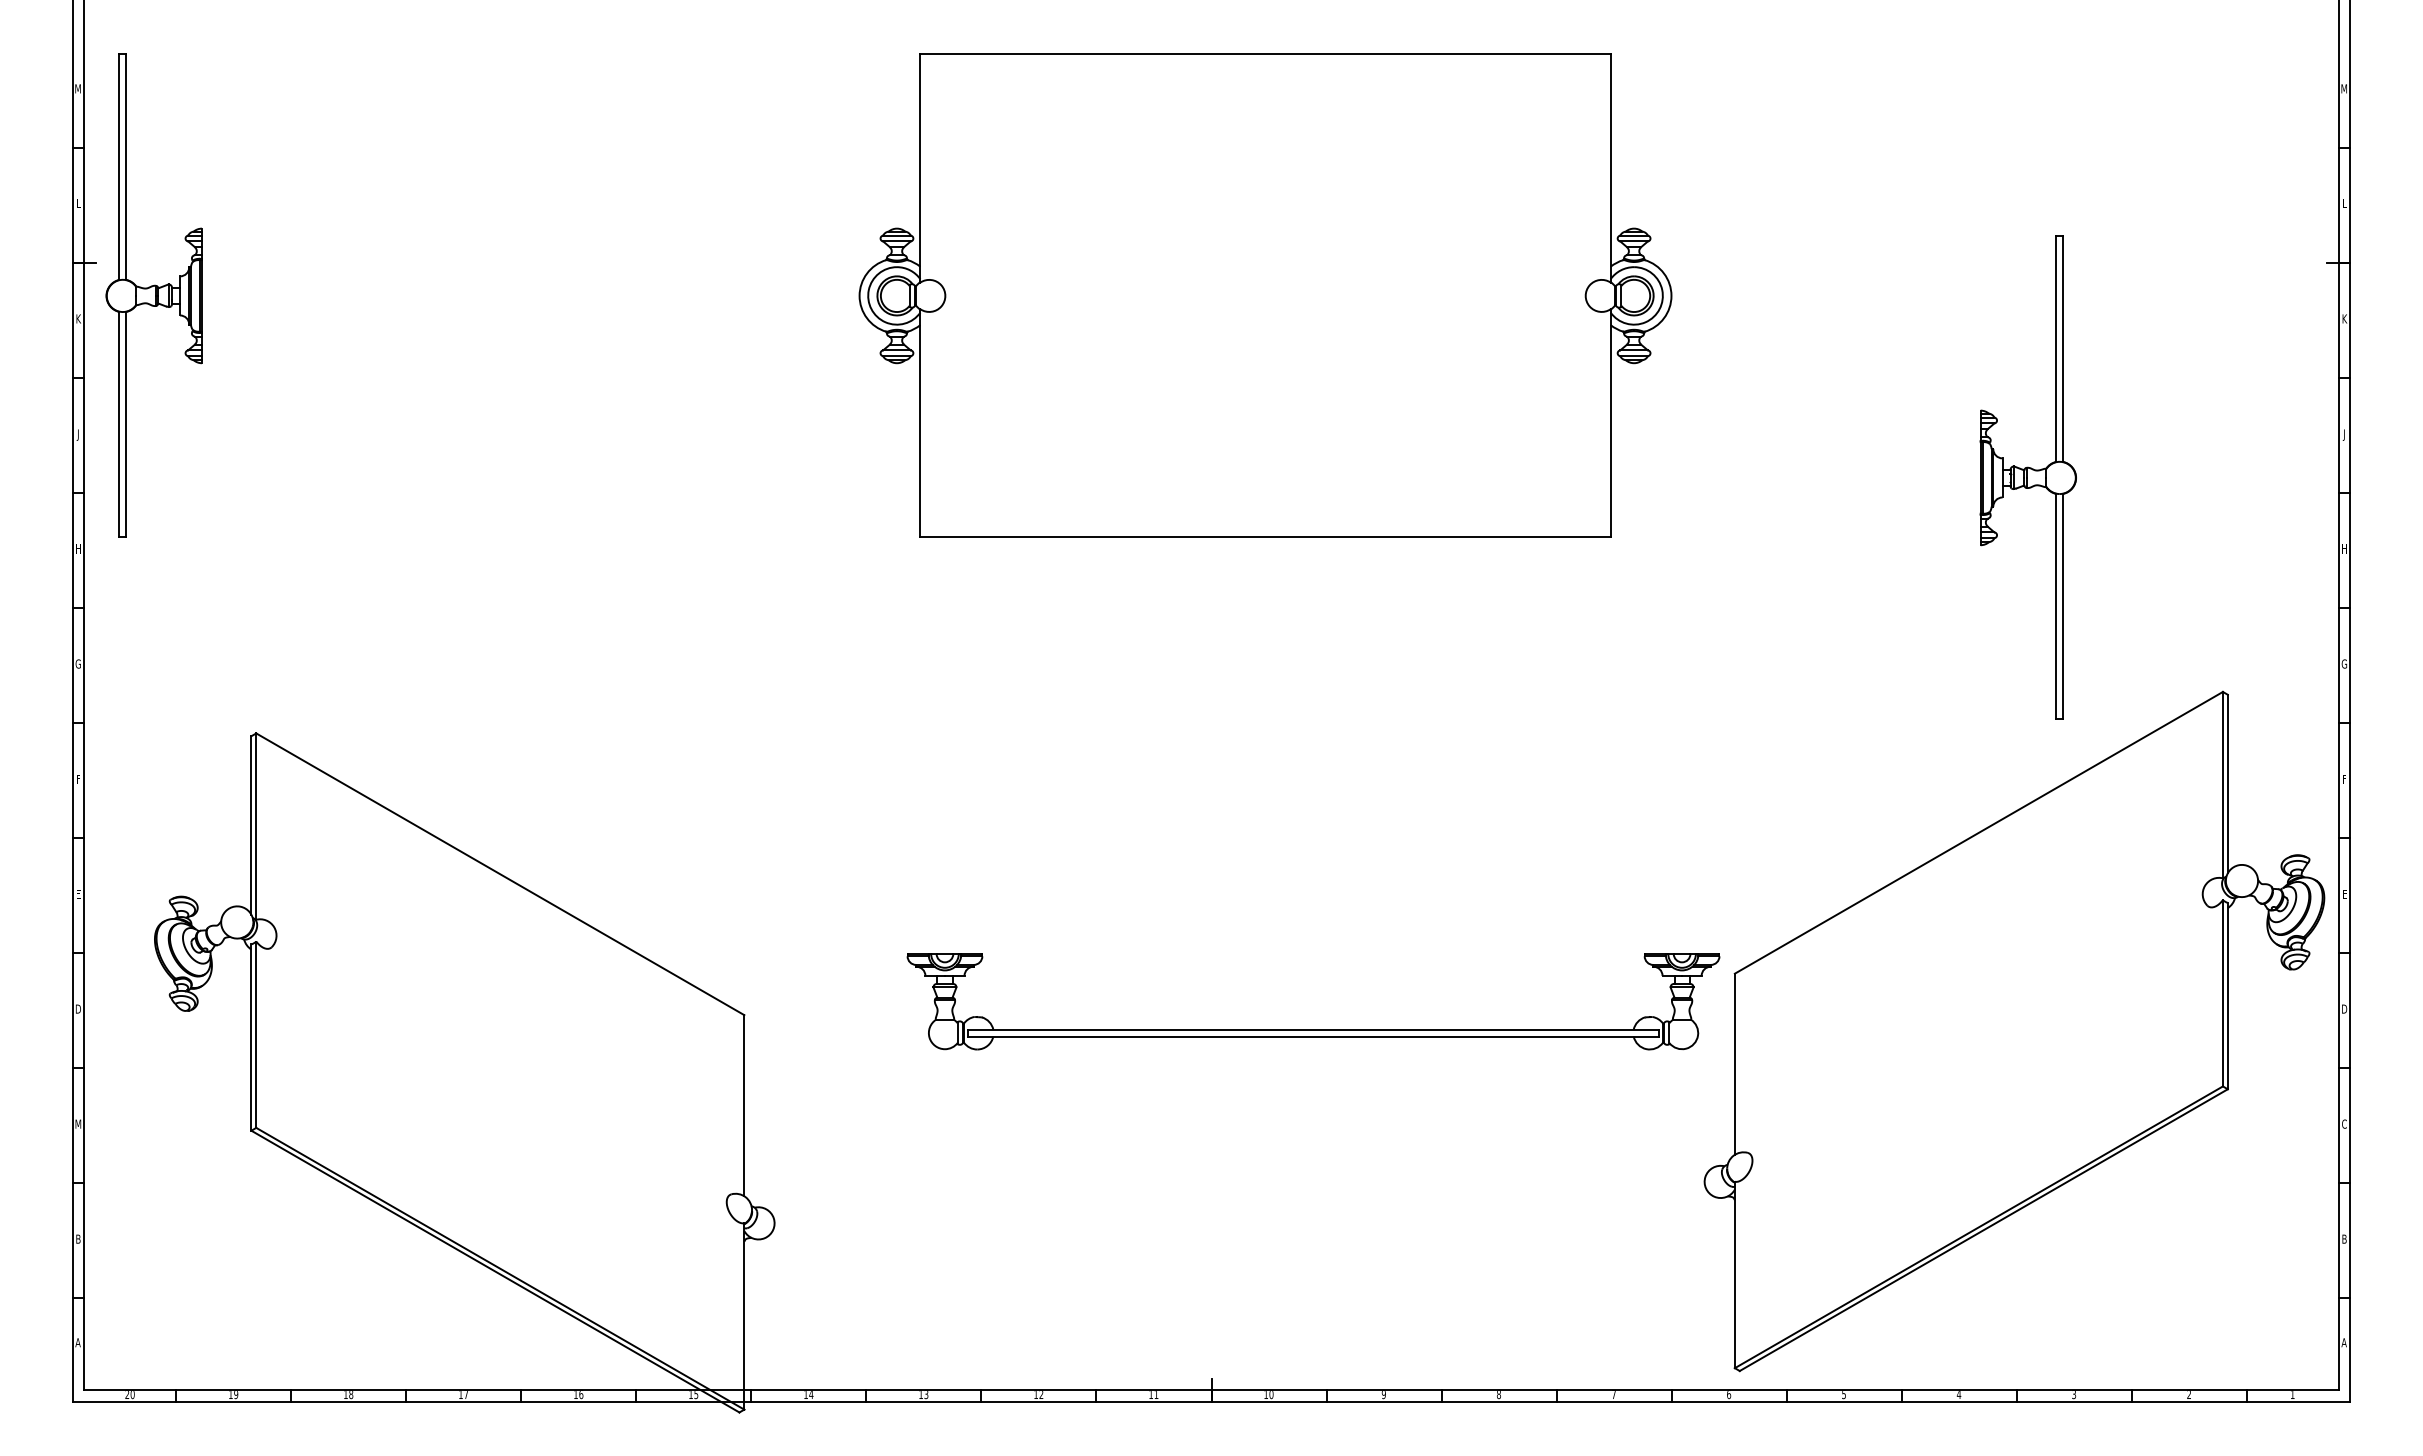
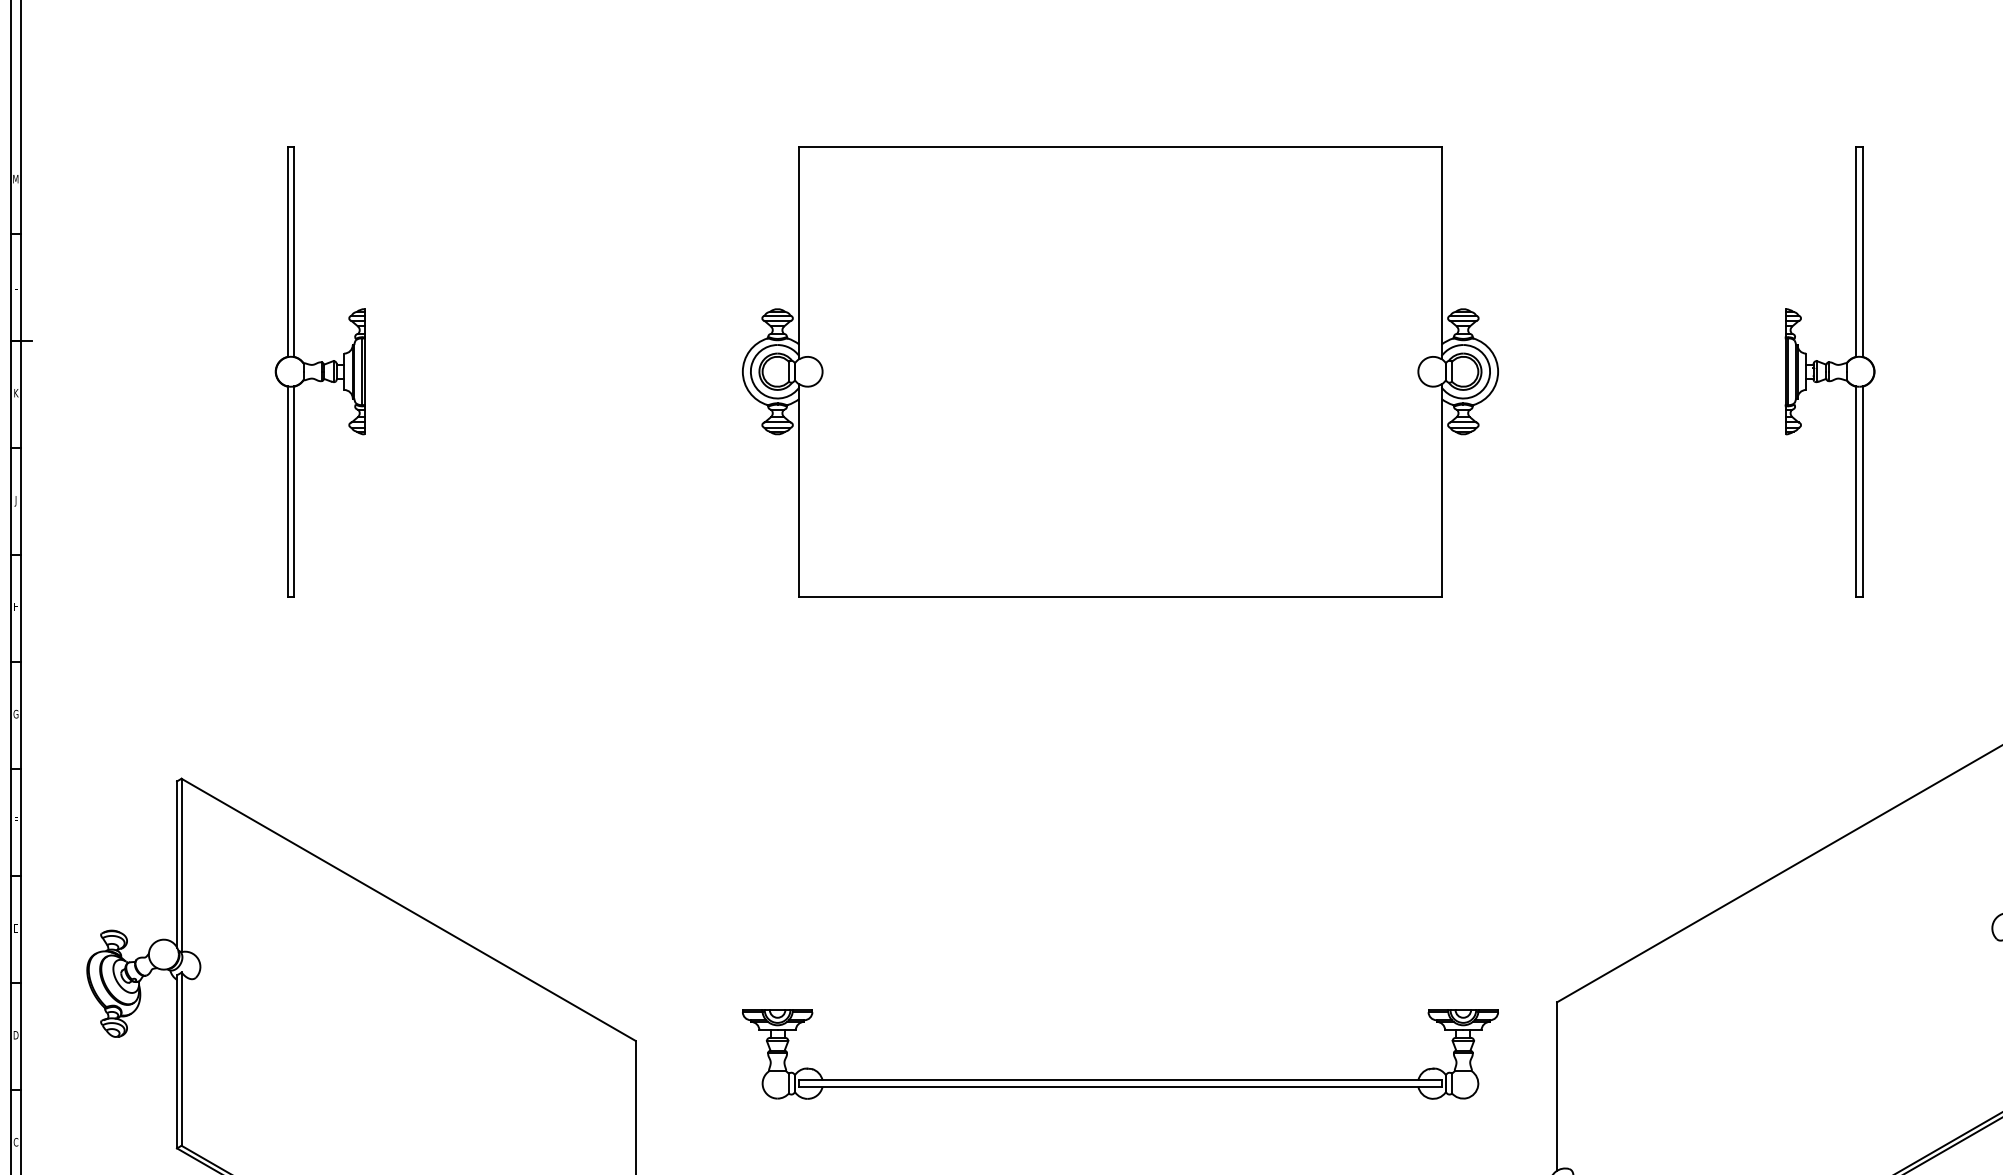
part: (153, 295) -> (319, 371), moved
part: (2027, 477) -> (1829, 371), moved
part: (1313, 1029) -> (1120, 1080), moved
text: (78, 1123) -> (16, 1141), M -> C

